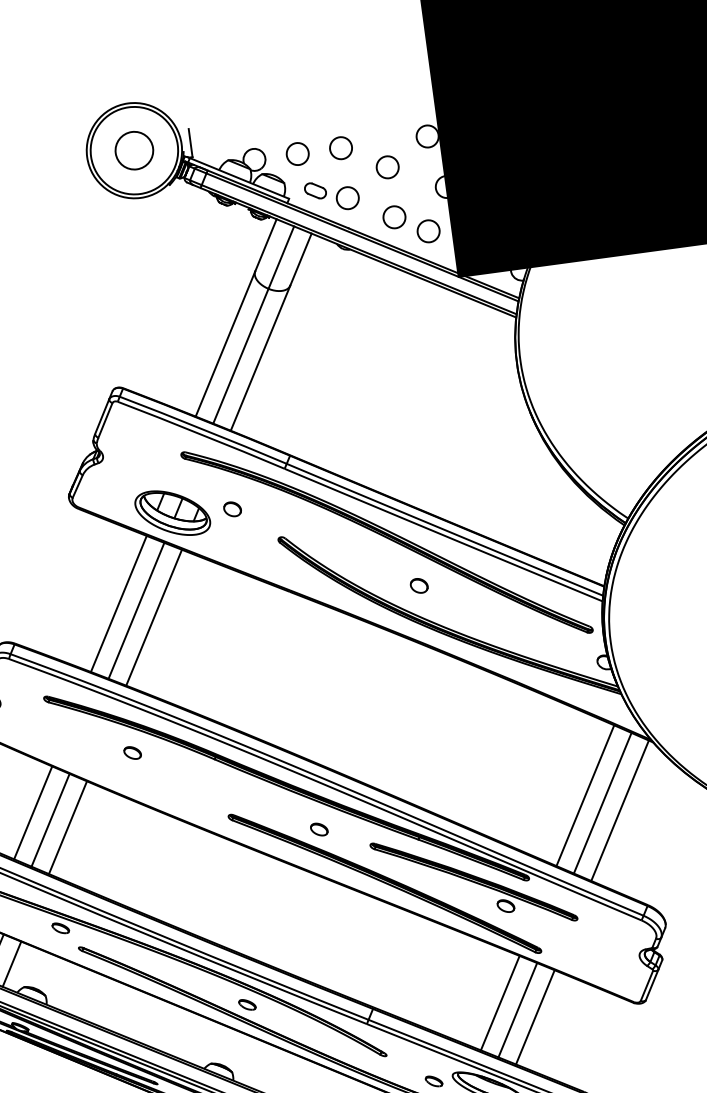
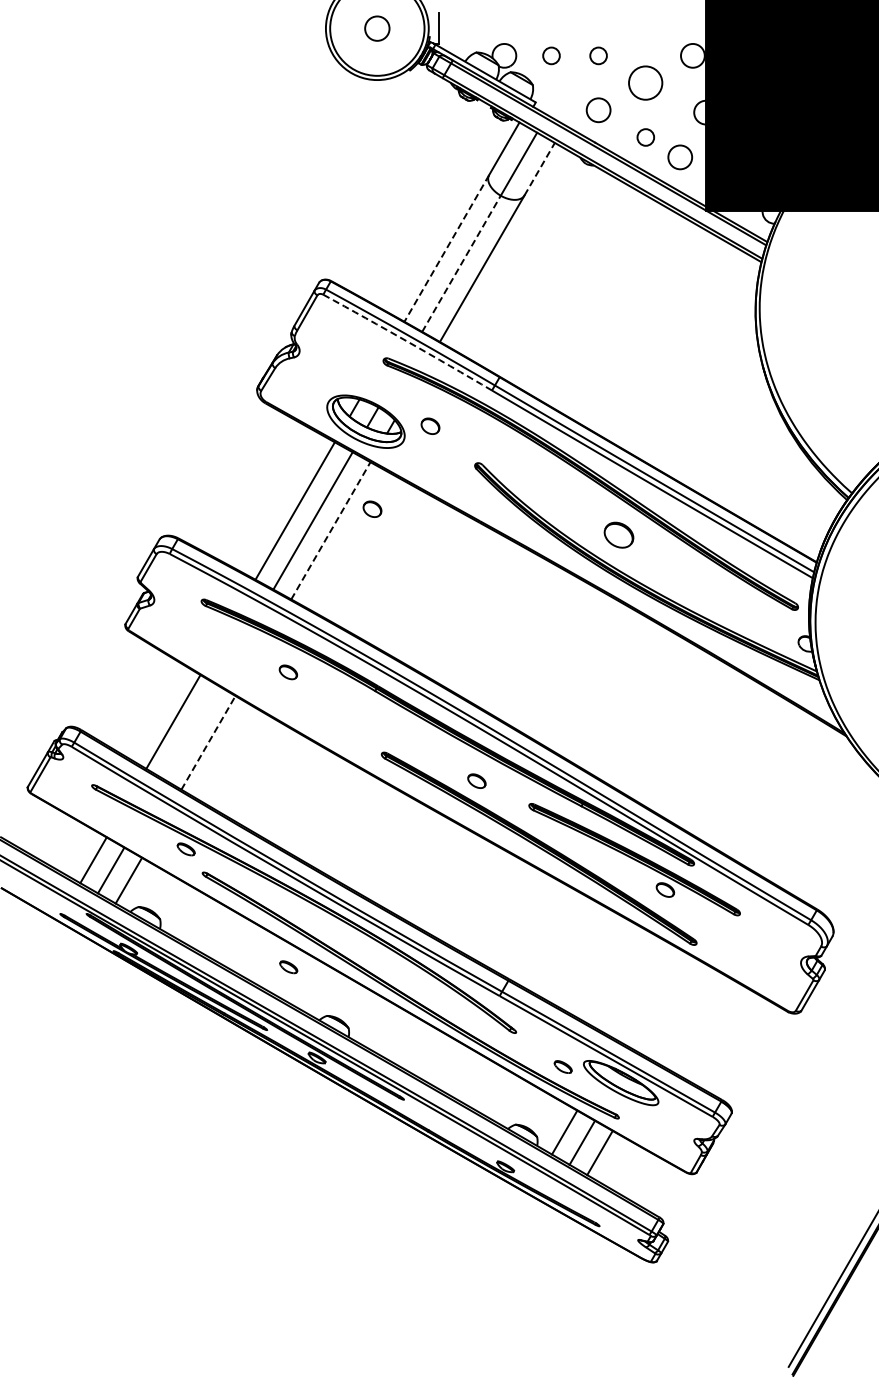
circle: (340, 147) -> (598, 55), size x0.7
circle: (134, 150) -> (377, 28), size x0.6
circle: (297, 153) -> (551, 55), size x0.7
circle: (387, 166) -> (645, 82), size x1.4
part: (315, 190) -> (565, 97), removed
circle: (394, 217) -> (645, 137), size x0.7
line: (300, 259) -> (539, 168), solid -> dashed
line: (225, 344) -> (446, 248), solid -> dashed
line: (240, 355) -> (461, 263), solid -> dashed
arc: (201, 434) -> (408, 341), solid -> dashed
part: (418, 585) -> (618, 534), size x1.6
part: (189, 592) -> (372, 508), added
line: (154, 617) -> (331, 530), solid -> dashed
line: (585, 795) -> (766, 783), removed
line: (602, 803) -> (783, 794), removed
line: (620, 810) -> (801, 804), removed
line: (50, 820) -> (190, 732), removed
line: (67, 827) -> (208, 742), solid -> dashed
line: (499, 1002) -> (644, 992), removed
part: (247, 1005) -> (288, 967), moved
line: (517, 1009) -> (662, 1002), removed
line: (535, 1016) -> (680, 1012), removed

